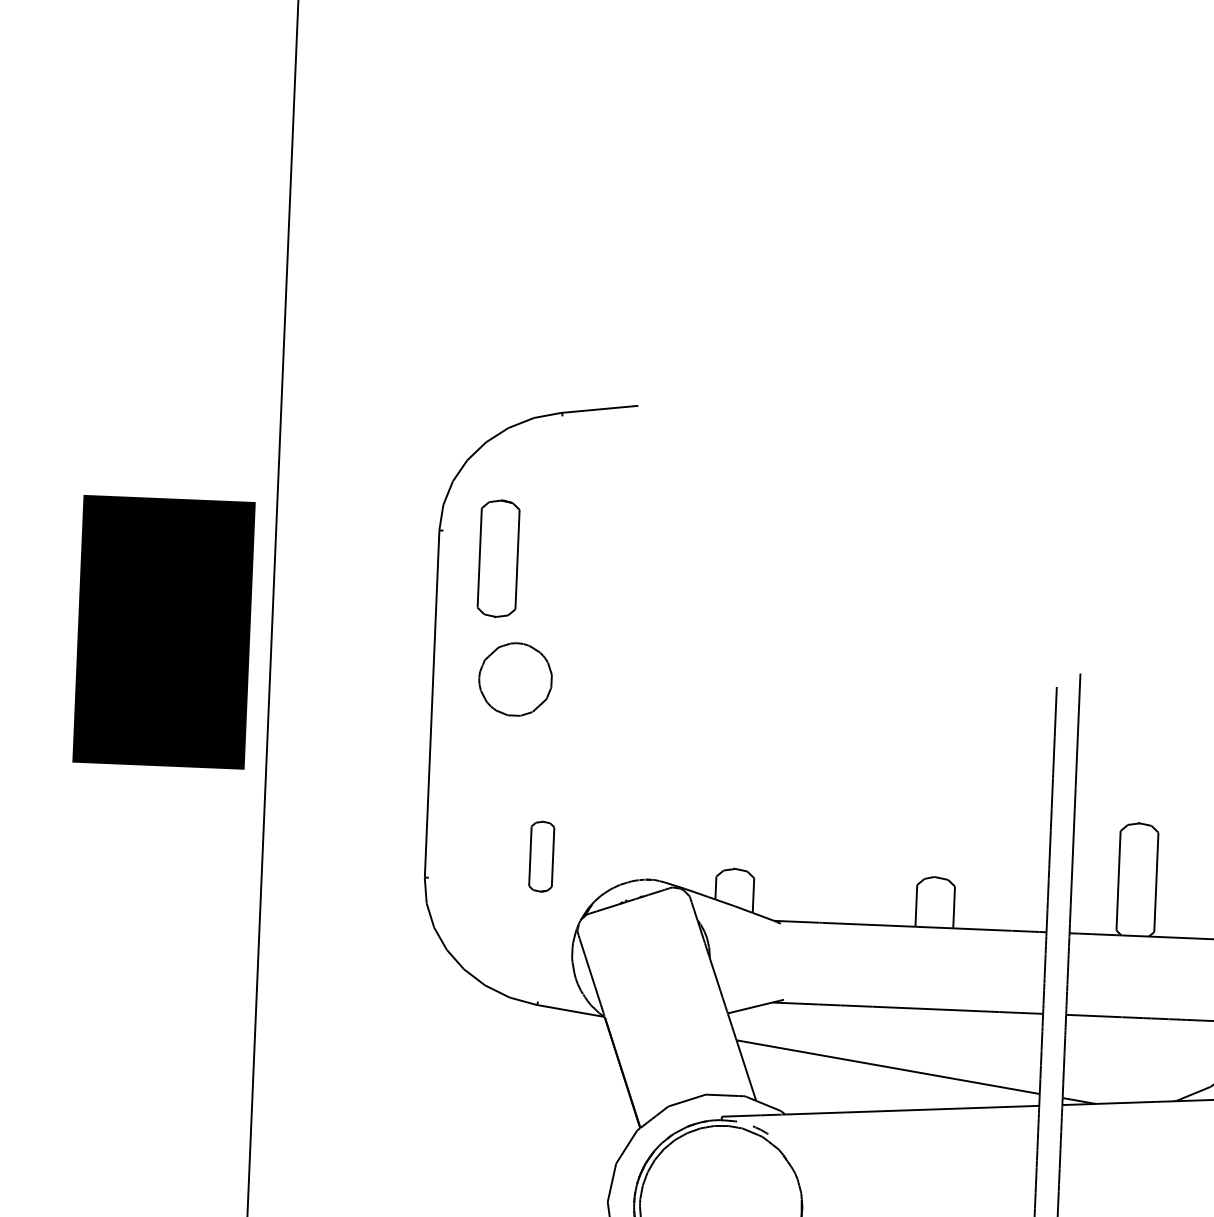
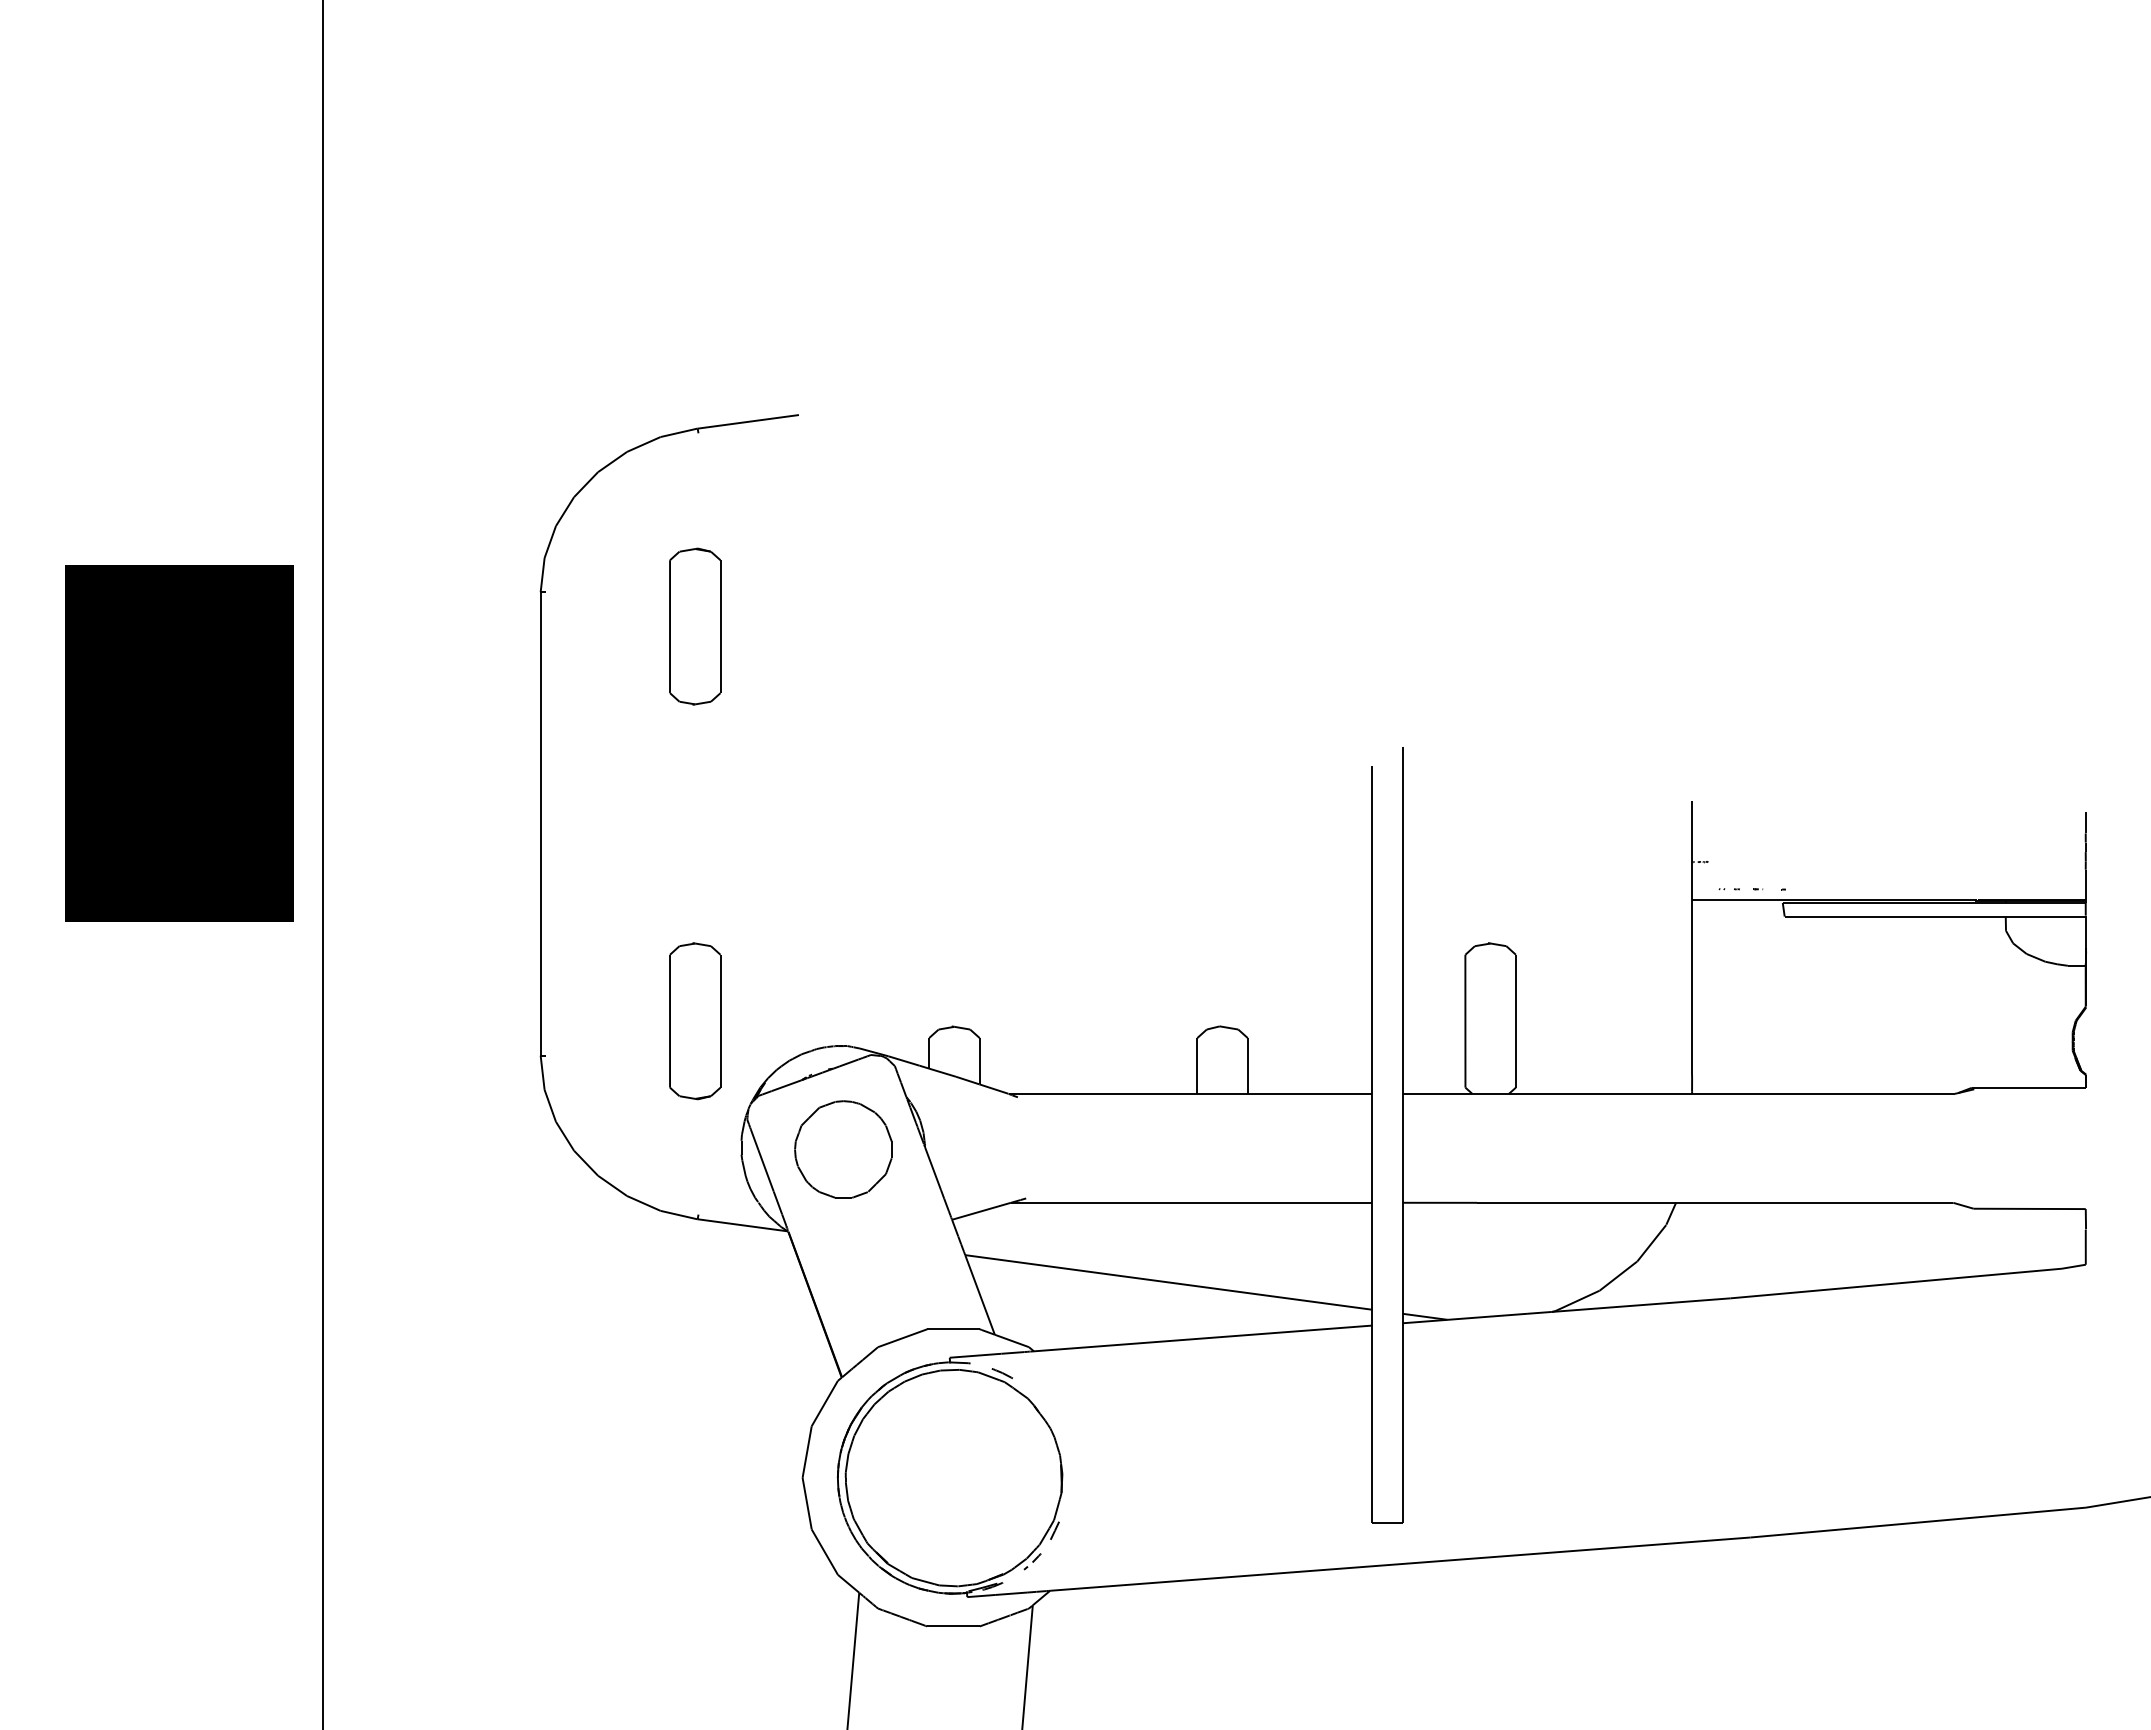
part: (498, 558) -> (695, 626), moved
part: (515, 679) -> (843, 1149), moved
part: (541, 856) -> (695, 1021), size x1.67

